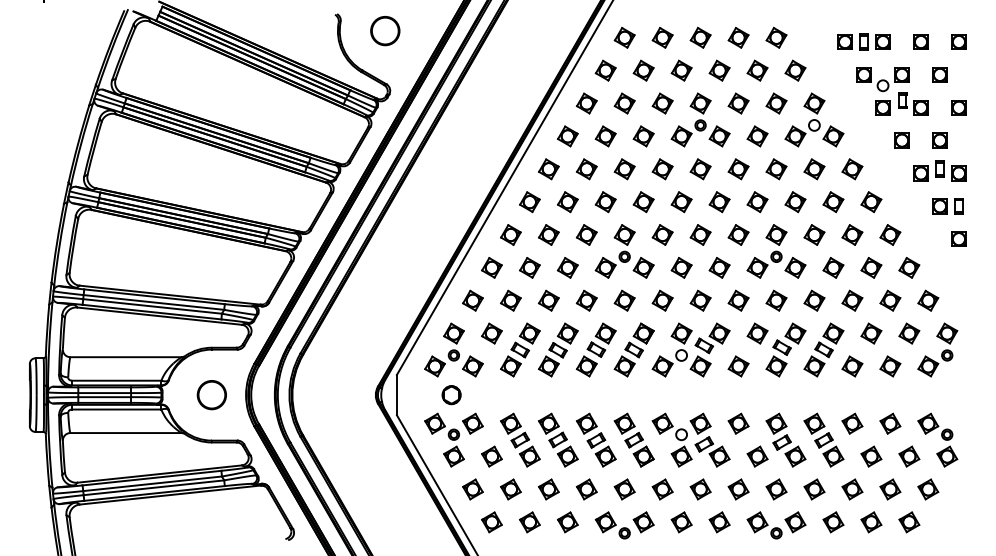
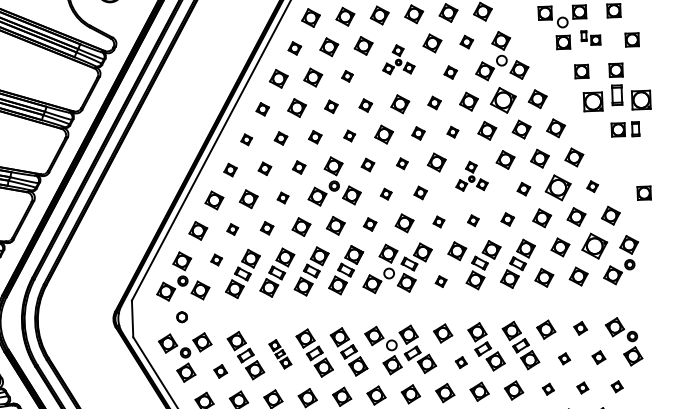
part: (586, 103) -> (294, 48), size x0.7
part: (776, 103) -> (466, 42), size x0.7
part: (913, 103) -> (590, 37), size x0.7
part: (700, 119) -> (398, 59), size x0.6
part: (643, 136) -> (347, 76), size x0.6
part: (757, 136) -> (450, 72), size x0.7
part: (548, 169) -> (262, 109), size x0.7
part: (624, 169) -> (331, 106), size x0.7
part: (662, 169) -> (365, 105), size x0.7
part: (738, 169) -> (434, 103), size x0.7
part: (814, 169) -> (503, 100), size x1.4
part: (939, 170) -> (616, 97), size x1.4
part: (529, 202) -> (246, 140), size x0.6
part: (567, 202) -> (280, 138), size x0.7
part: (605, 202) -> (315, 137), size x0.7
part: (643, 202) -> (349, 136), size x0.6
part: (719, 202) -> (418, 133), size x0.7
part: (757, 202) -> (452, 132), size x0.6
part: (510, 234) -> (230, 169), size x0.7
part: (548, 234) -> (264, 168), size x0.7
part: (586, 234) -> (299, 167), size x0.7
part: (662, 234) -> (367, 164), size x0.7
part: (700, 234) -> (402, 163), size x0.6
part: (958, 238) -> (643, 192), moved
part: (776, 251) -> (471, 176), size x0.6
part: (567, 267) -> (282, 197), size x0.6
part: (681, 267) -> (386, 193), size x0.6
part: (719, 267) -> (420, 192), size x0.7
part: (833, 267) -> (523, 188), size x0.7
part: (871, 267) -> (558, 187), size x1.4
part: (909, 267) -> (592, 186), size x0.6
part: (510, 300) -> (232, 229), size x0.6
part: (548, 300) -> (266, 228), size x0.7
part: (662, 300) -> (370, 224), size x0.7
part: (738, 300) -> (438, 221), size x0.6
part: (776, 300) -> (473, 220), size x0.6
part: (814, 300) -> (507, 219), size x0.7
part: (491, 333) -> (216, 259), size x0.6
part: (909, 333) -> (594, 246), size x1.4
part: (738, 366) -> (441, 281), size x0.6
circle: (451, 395) -> (182, 317), size x0.6
part: (890, 423) -> (580, 328), size x0.7
part: (558, 439) -> (280, 353), size x0.6
part: (491, 456) -> (220, 371), size x0.7
part: (757, 456) -> (461, 362), size x0.6
part: (871, 456) -> (564, 358), size x0.6
part: (909, 456) -> (599, 357), size x0.7
part: (852, 489) -> (548, 389), size x0.6
part: (890, 489) -> (582, 388), size x0.6
part: (928, 489) -> (617, 386), size x0.6

